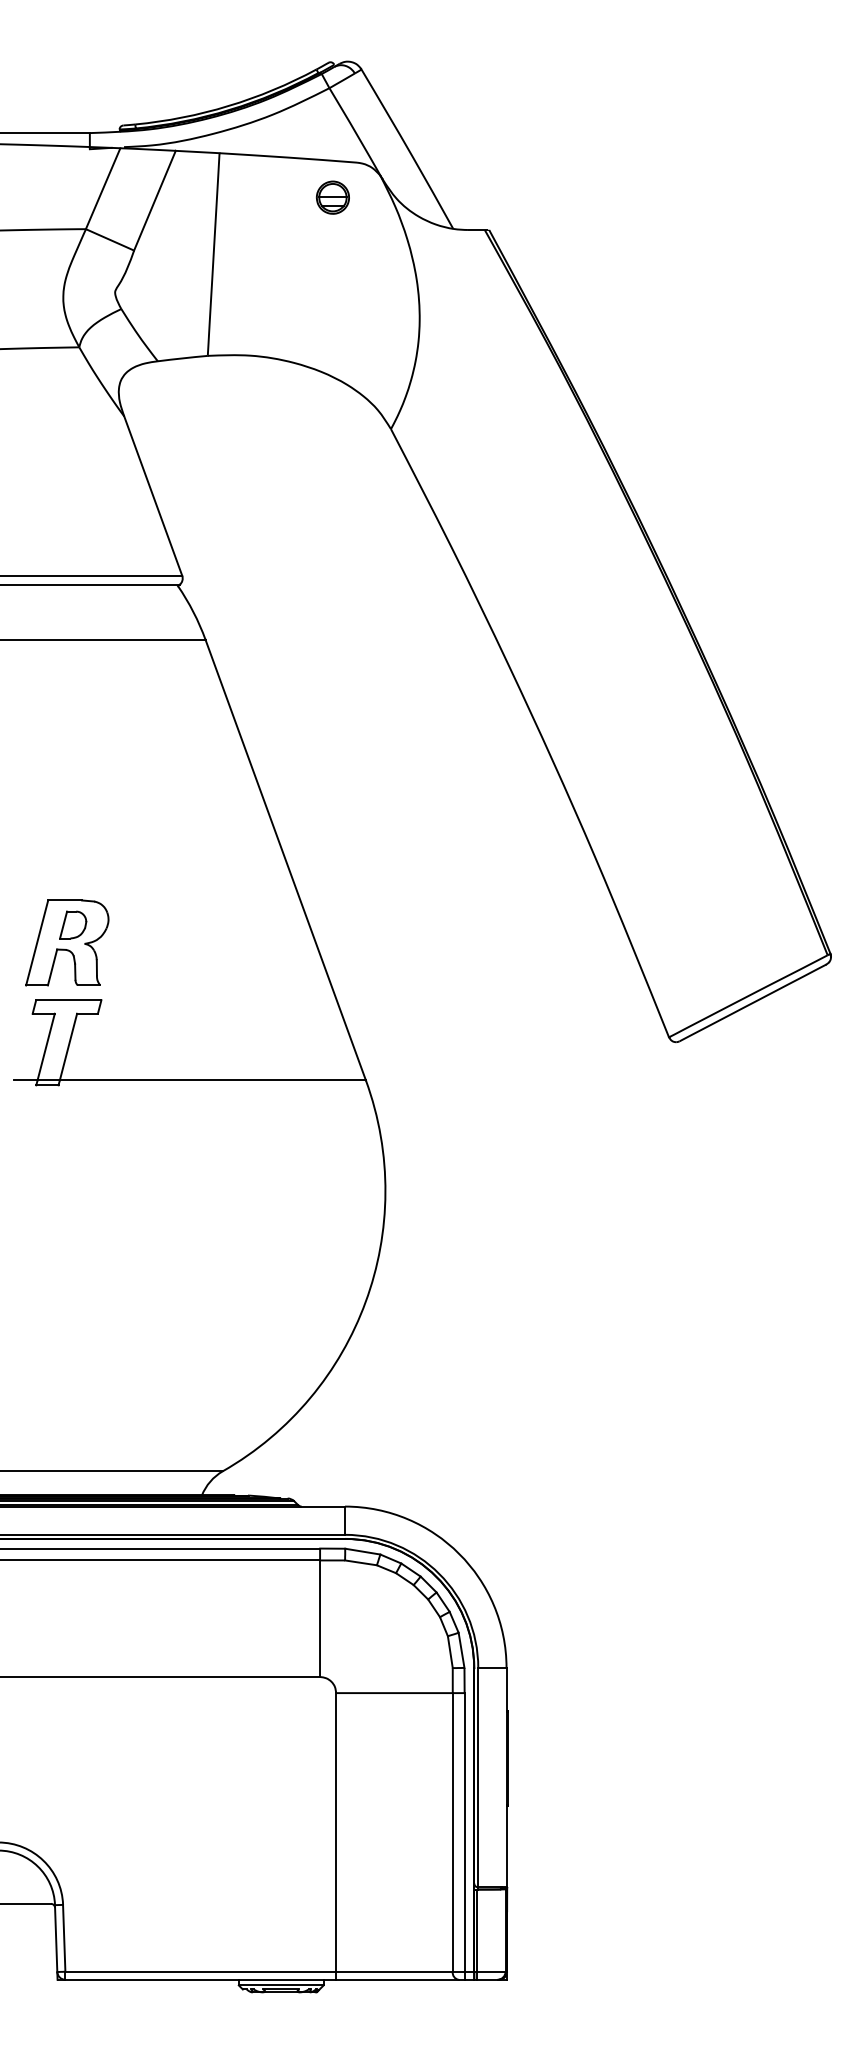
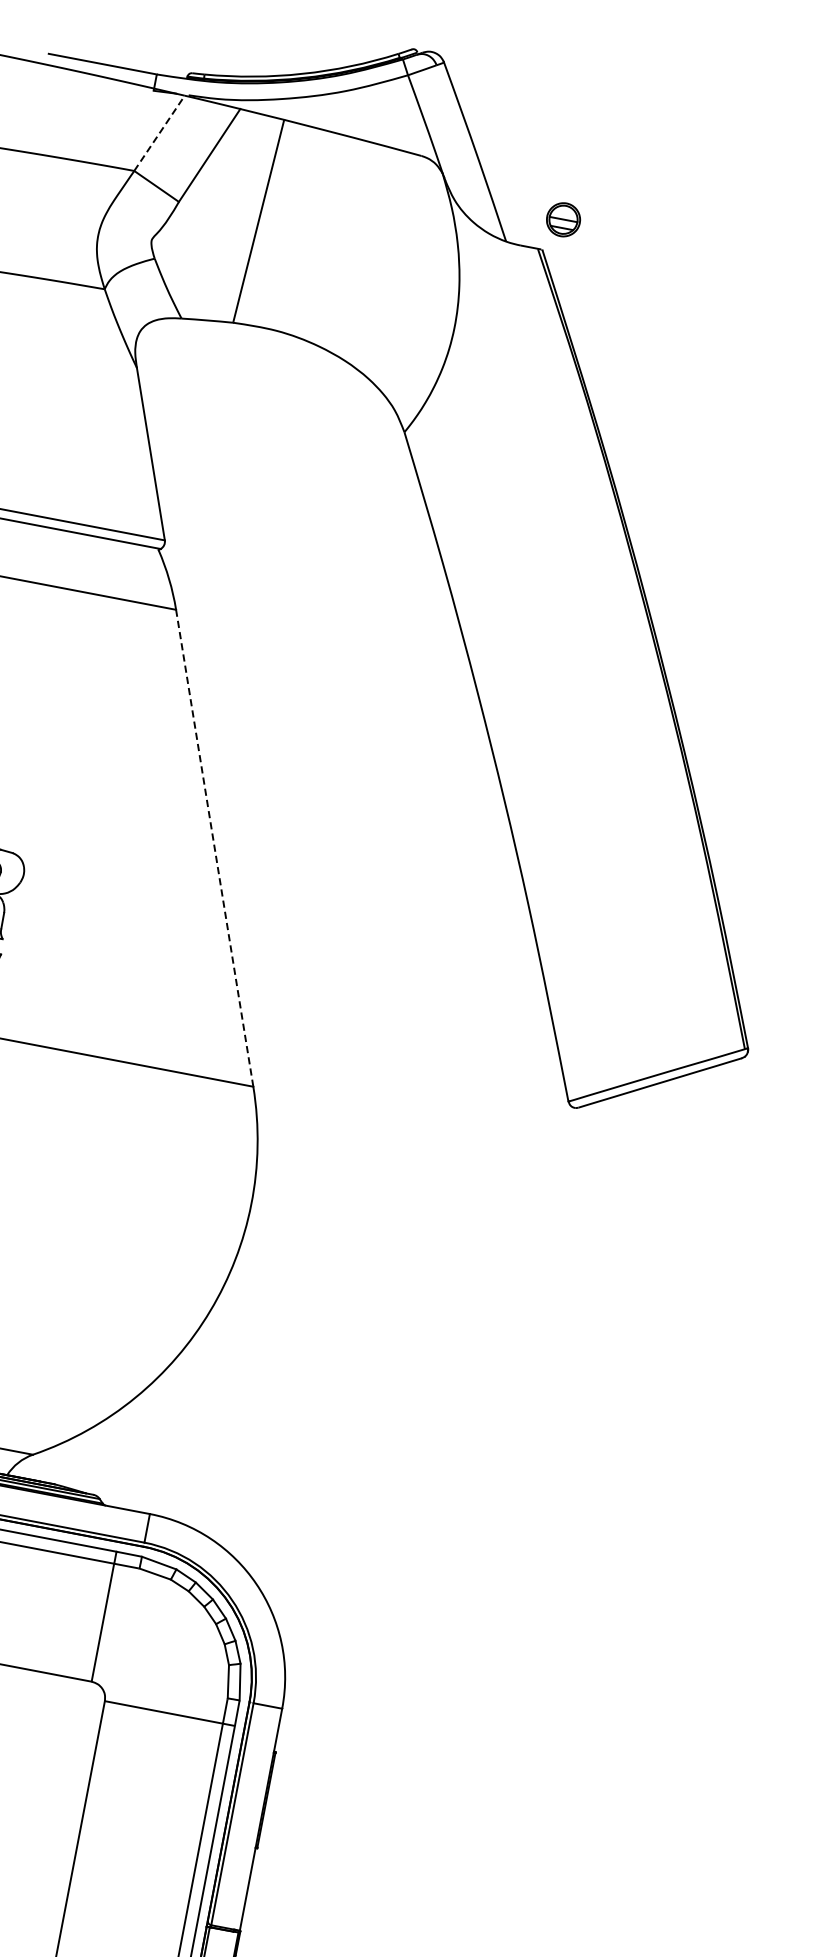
line: (103, 188) -> (159, 133), solid -> dashed
part: (332, 197) -> (563, 219), moved
line: (285, 859) -> (214, 847), solid -> dashed

